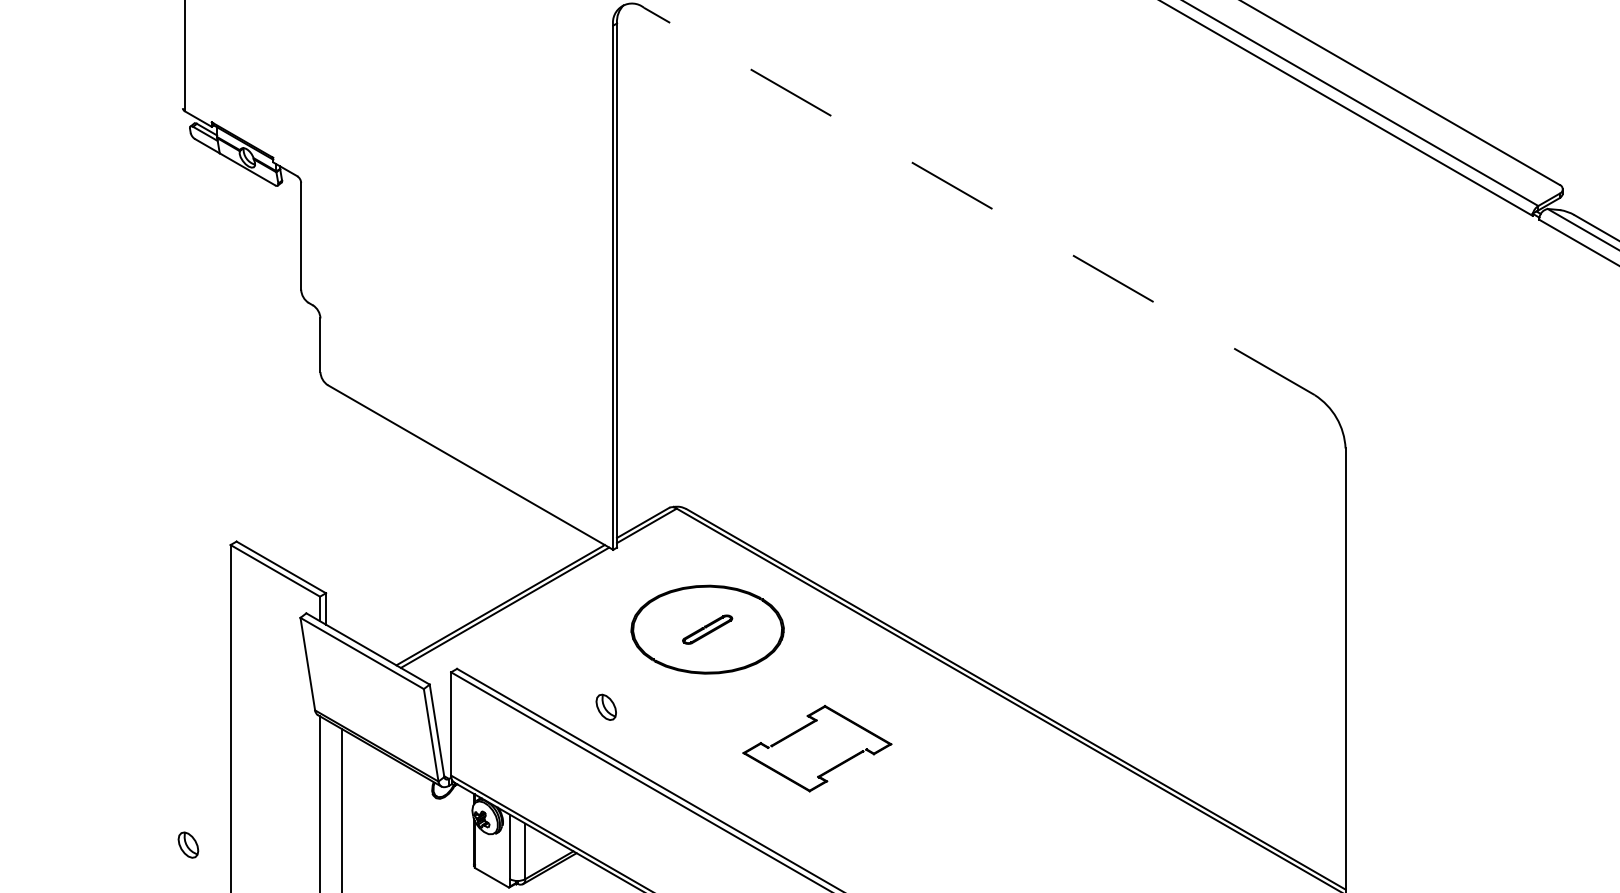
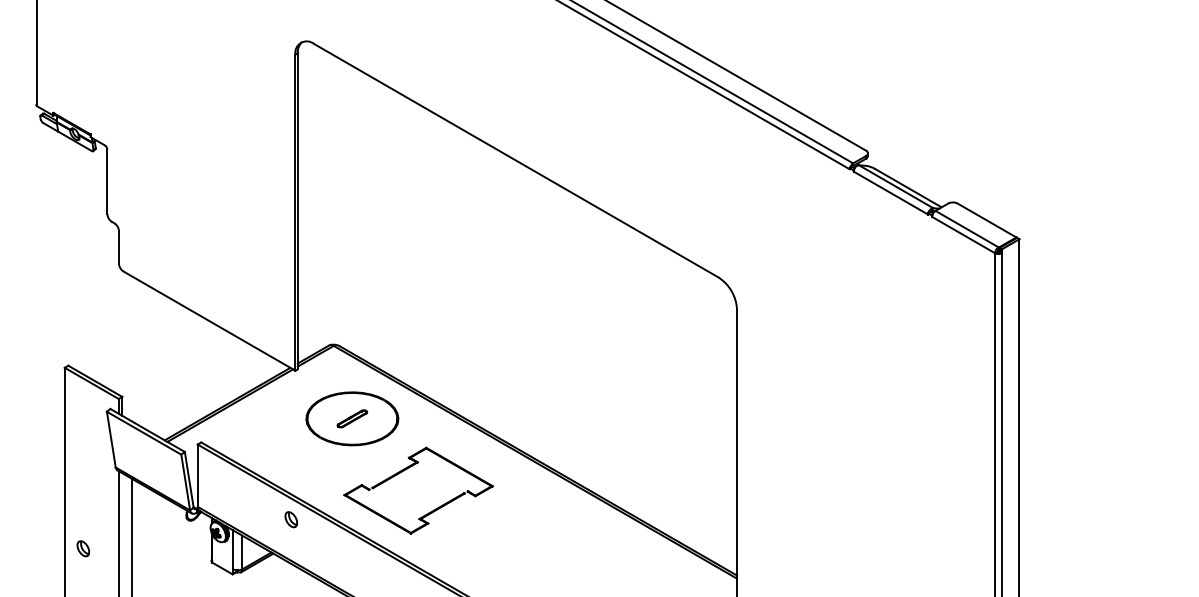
line: (978, 201) -> (515, 160), dashed -> solid
part: (606, 707) -> (291, 519), moved
part: (817, 748) -> (418, 490), size x1.67
part: (188, 844) -> (83, 548), moved

